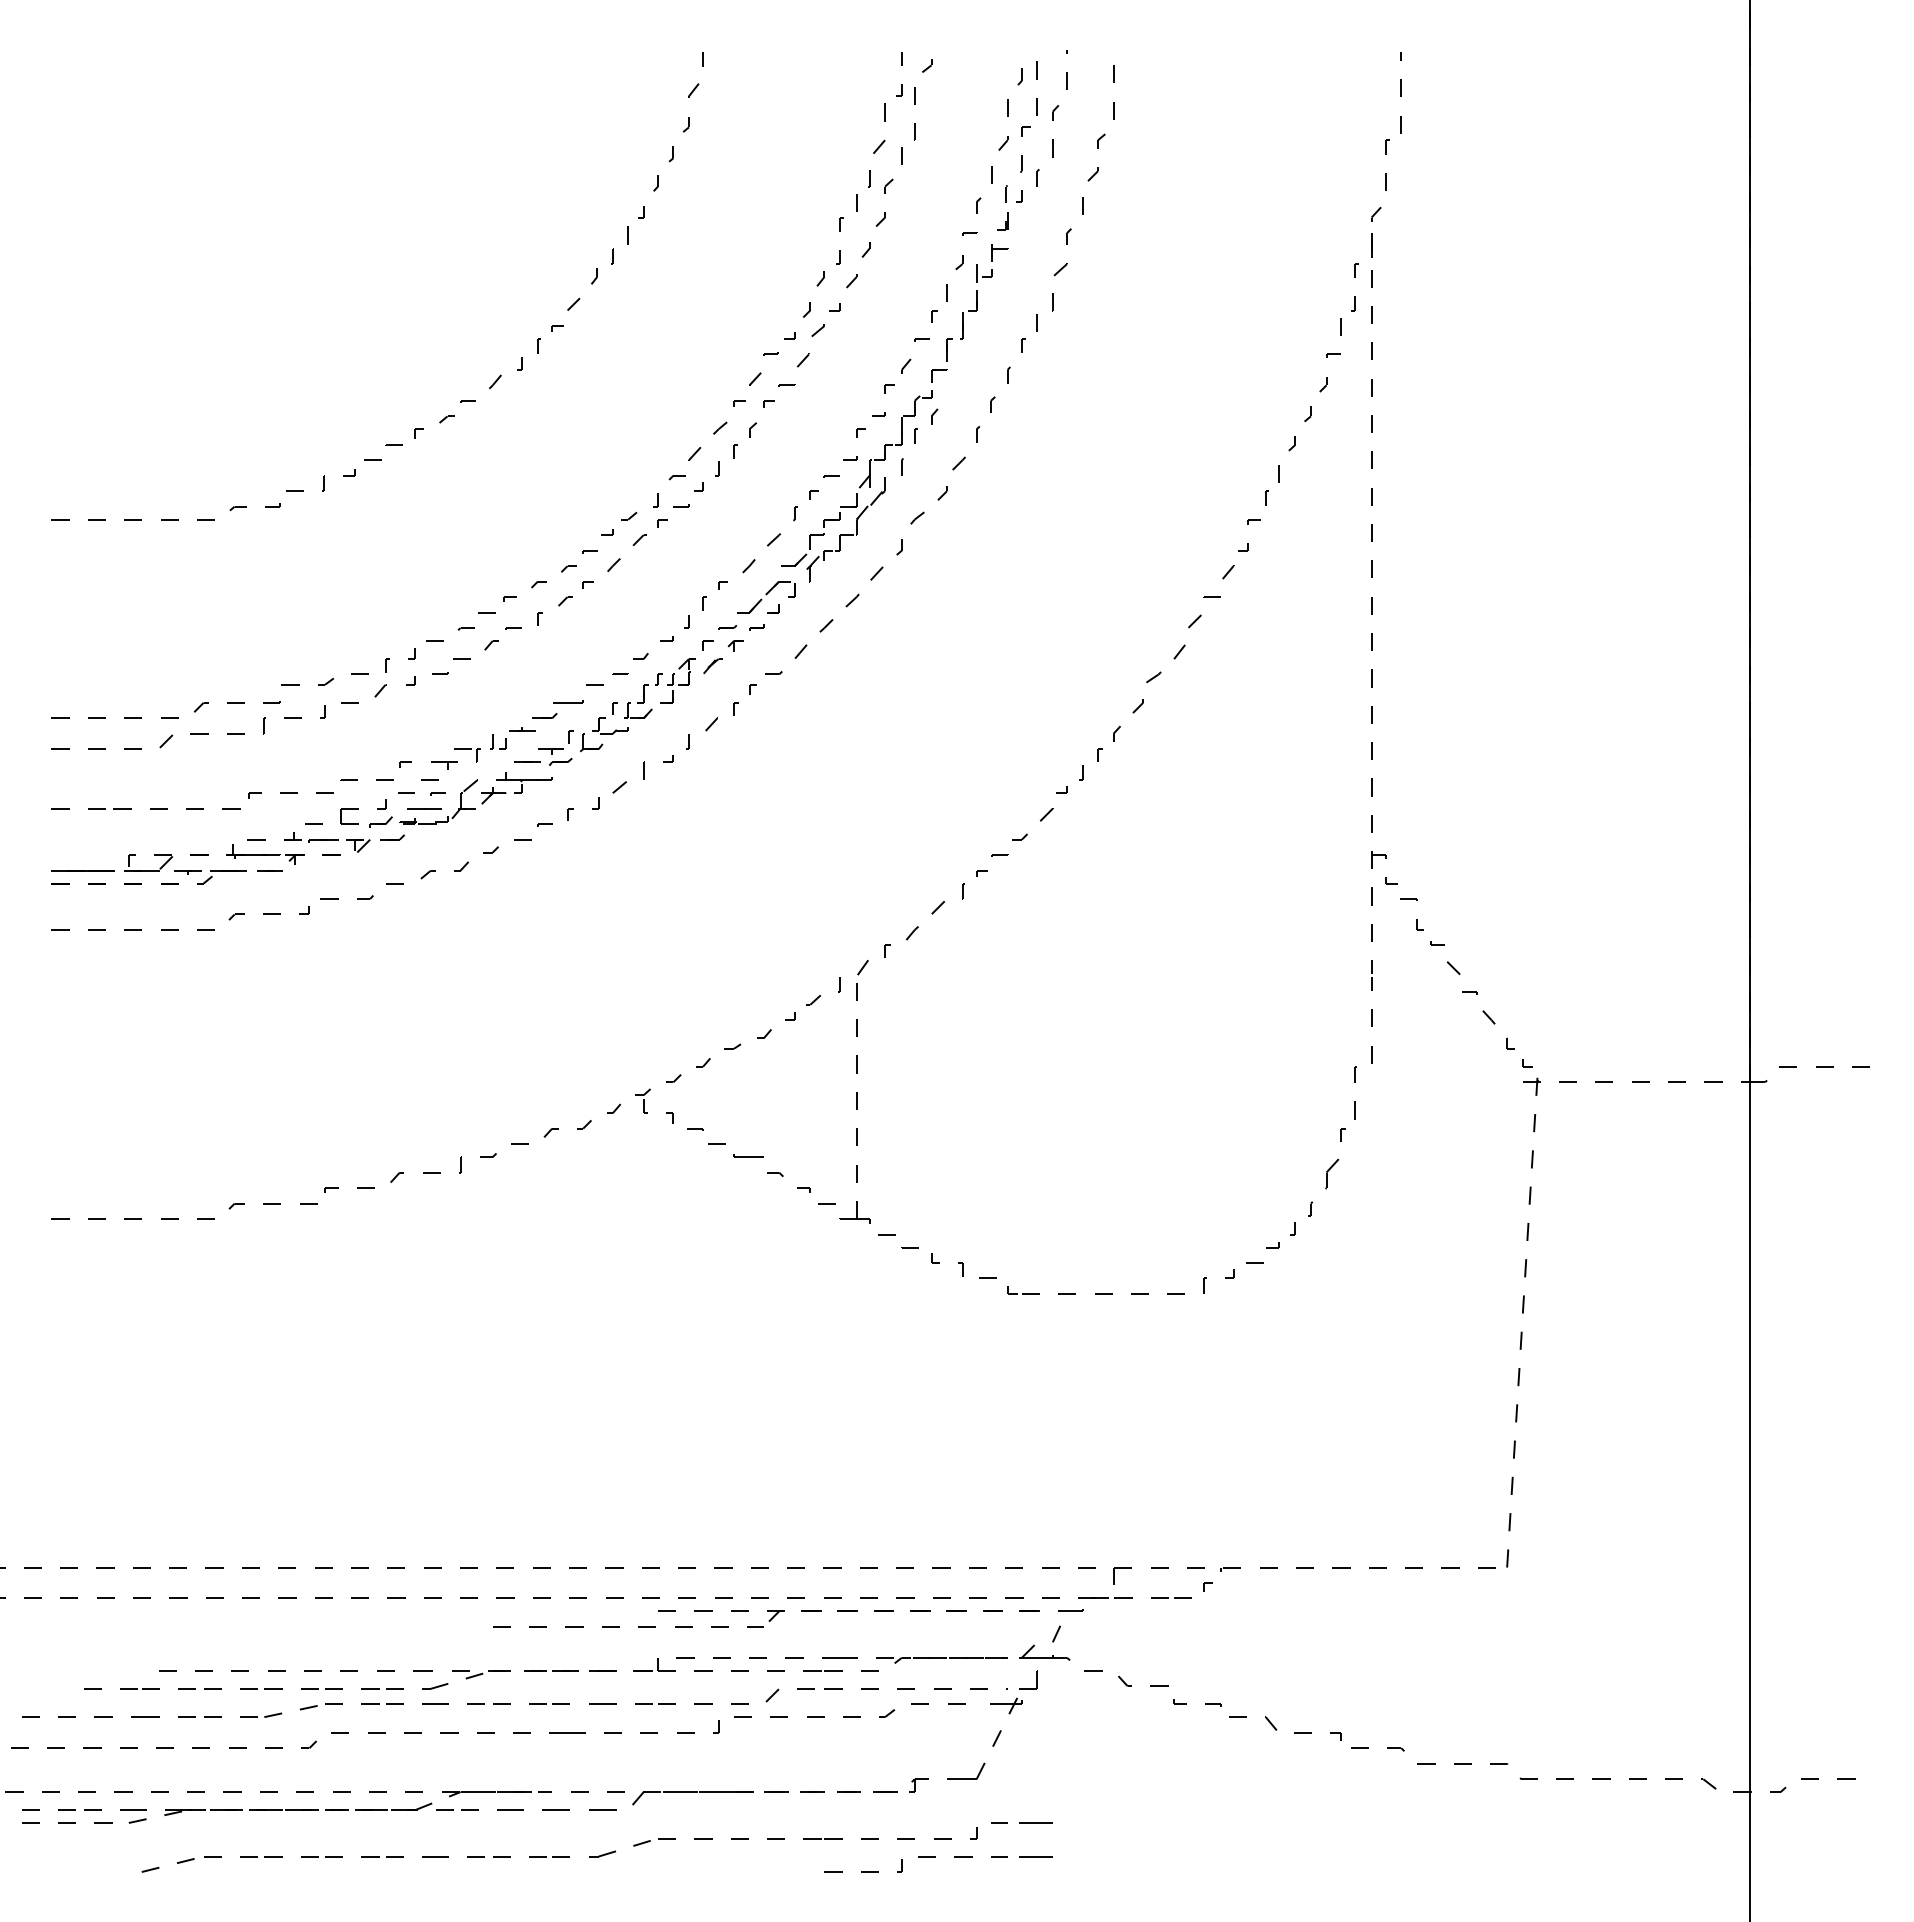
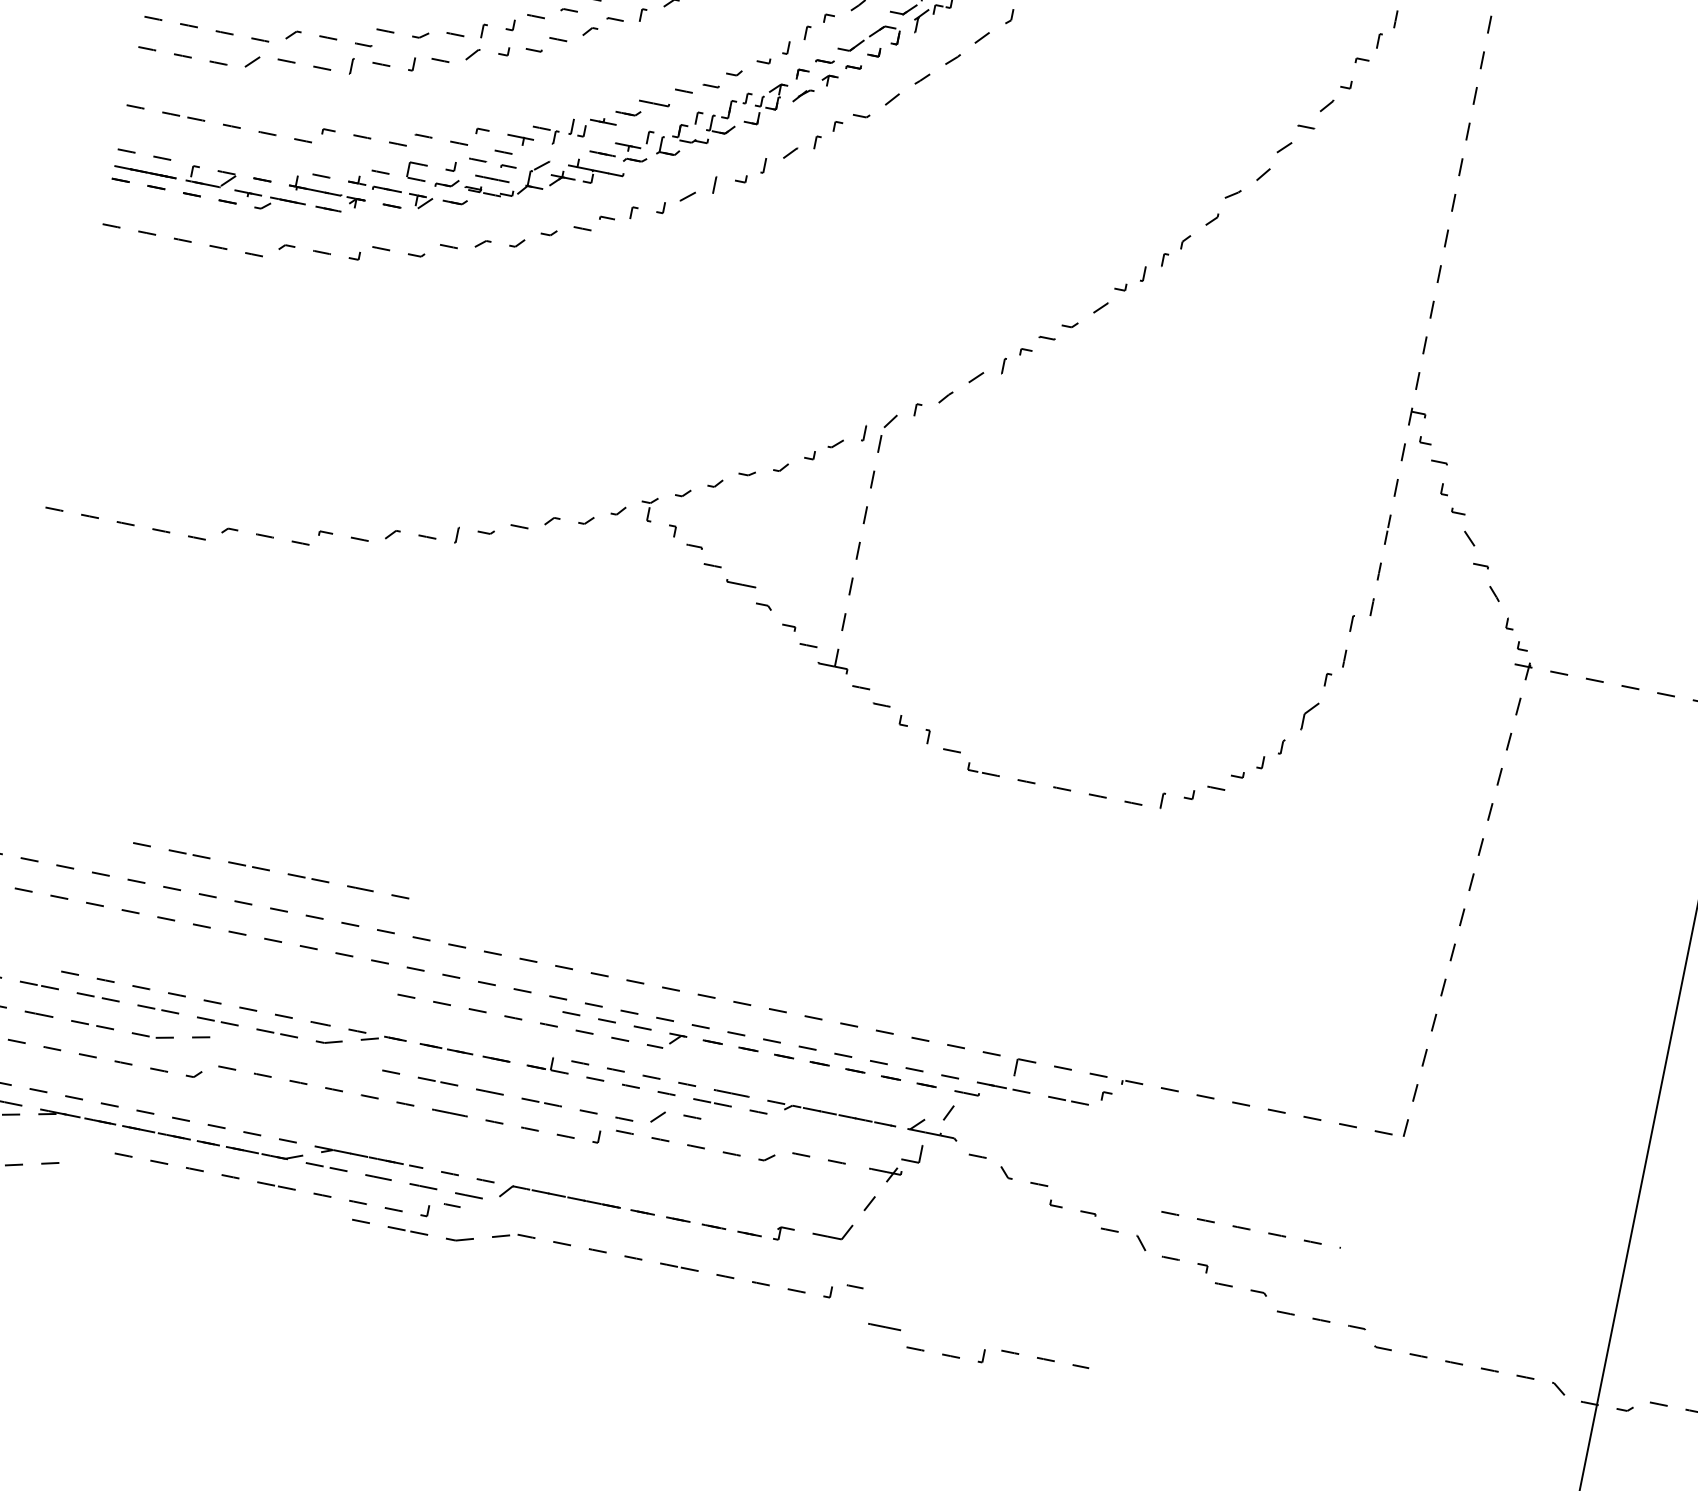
line: (69, 853) -> (135, 152), added
curve: (914, 1688) -> (1249, 1229), moved
line: (403, 1703) -> (294, 1051), removed
line: (1035, 1822) -> (890, 1293), removed
part: (421, 1838) -> (285, 1187), added
line: (342, 1856) -> (269, 870), moved
curve: (918, 1857) -> (1001, 1351), moved

